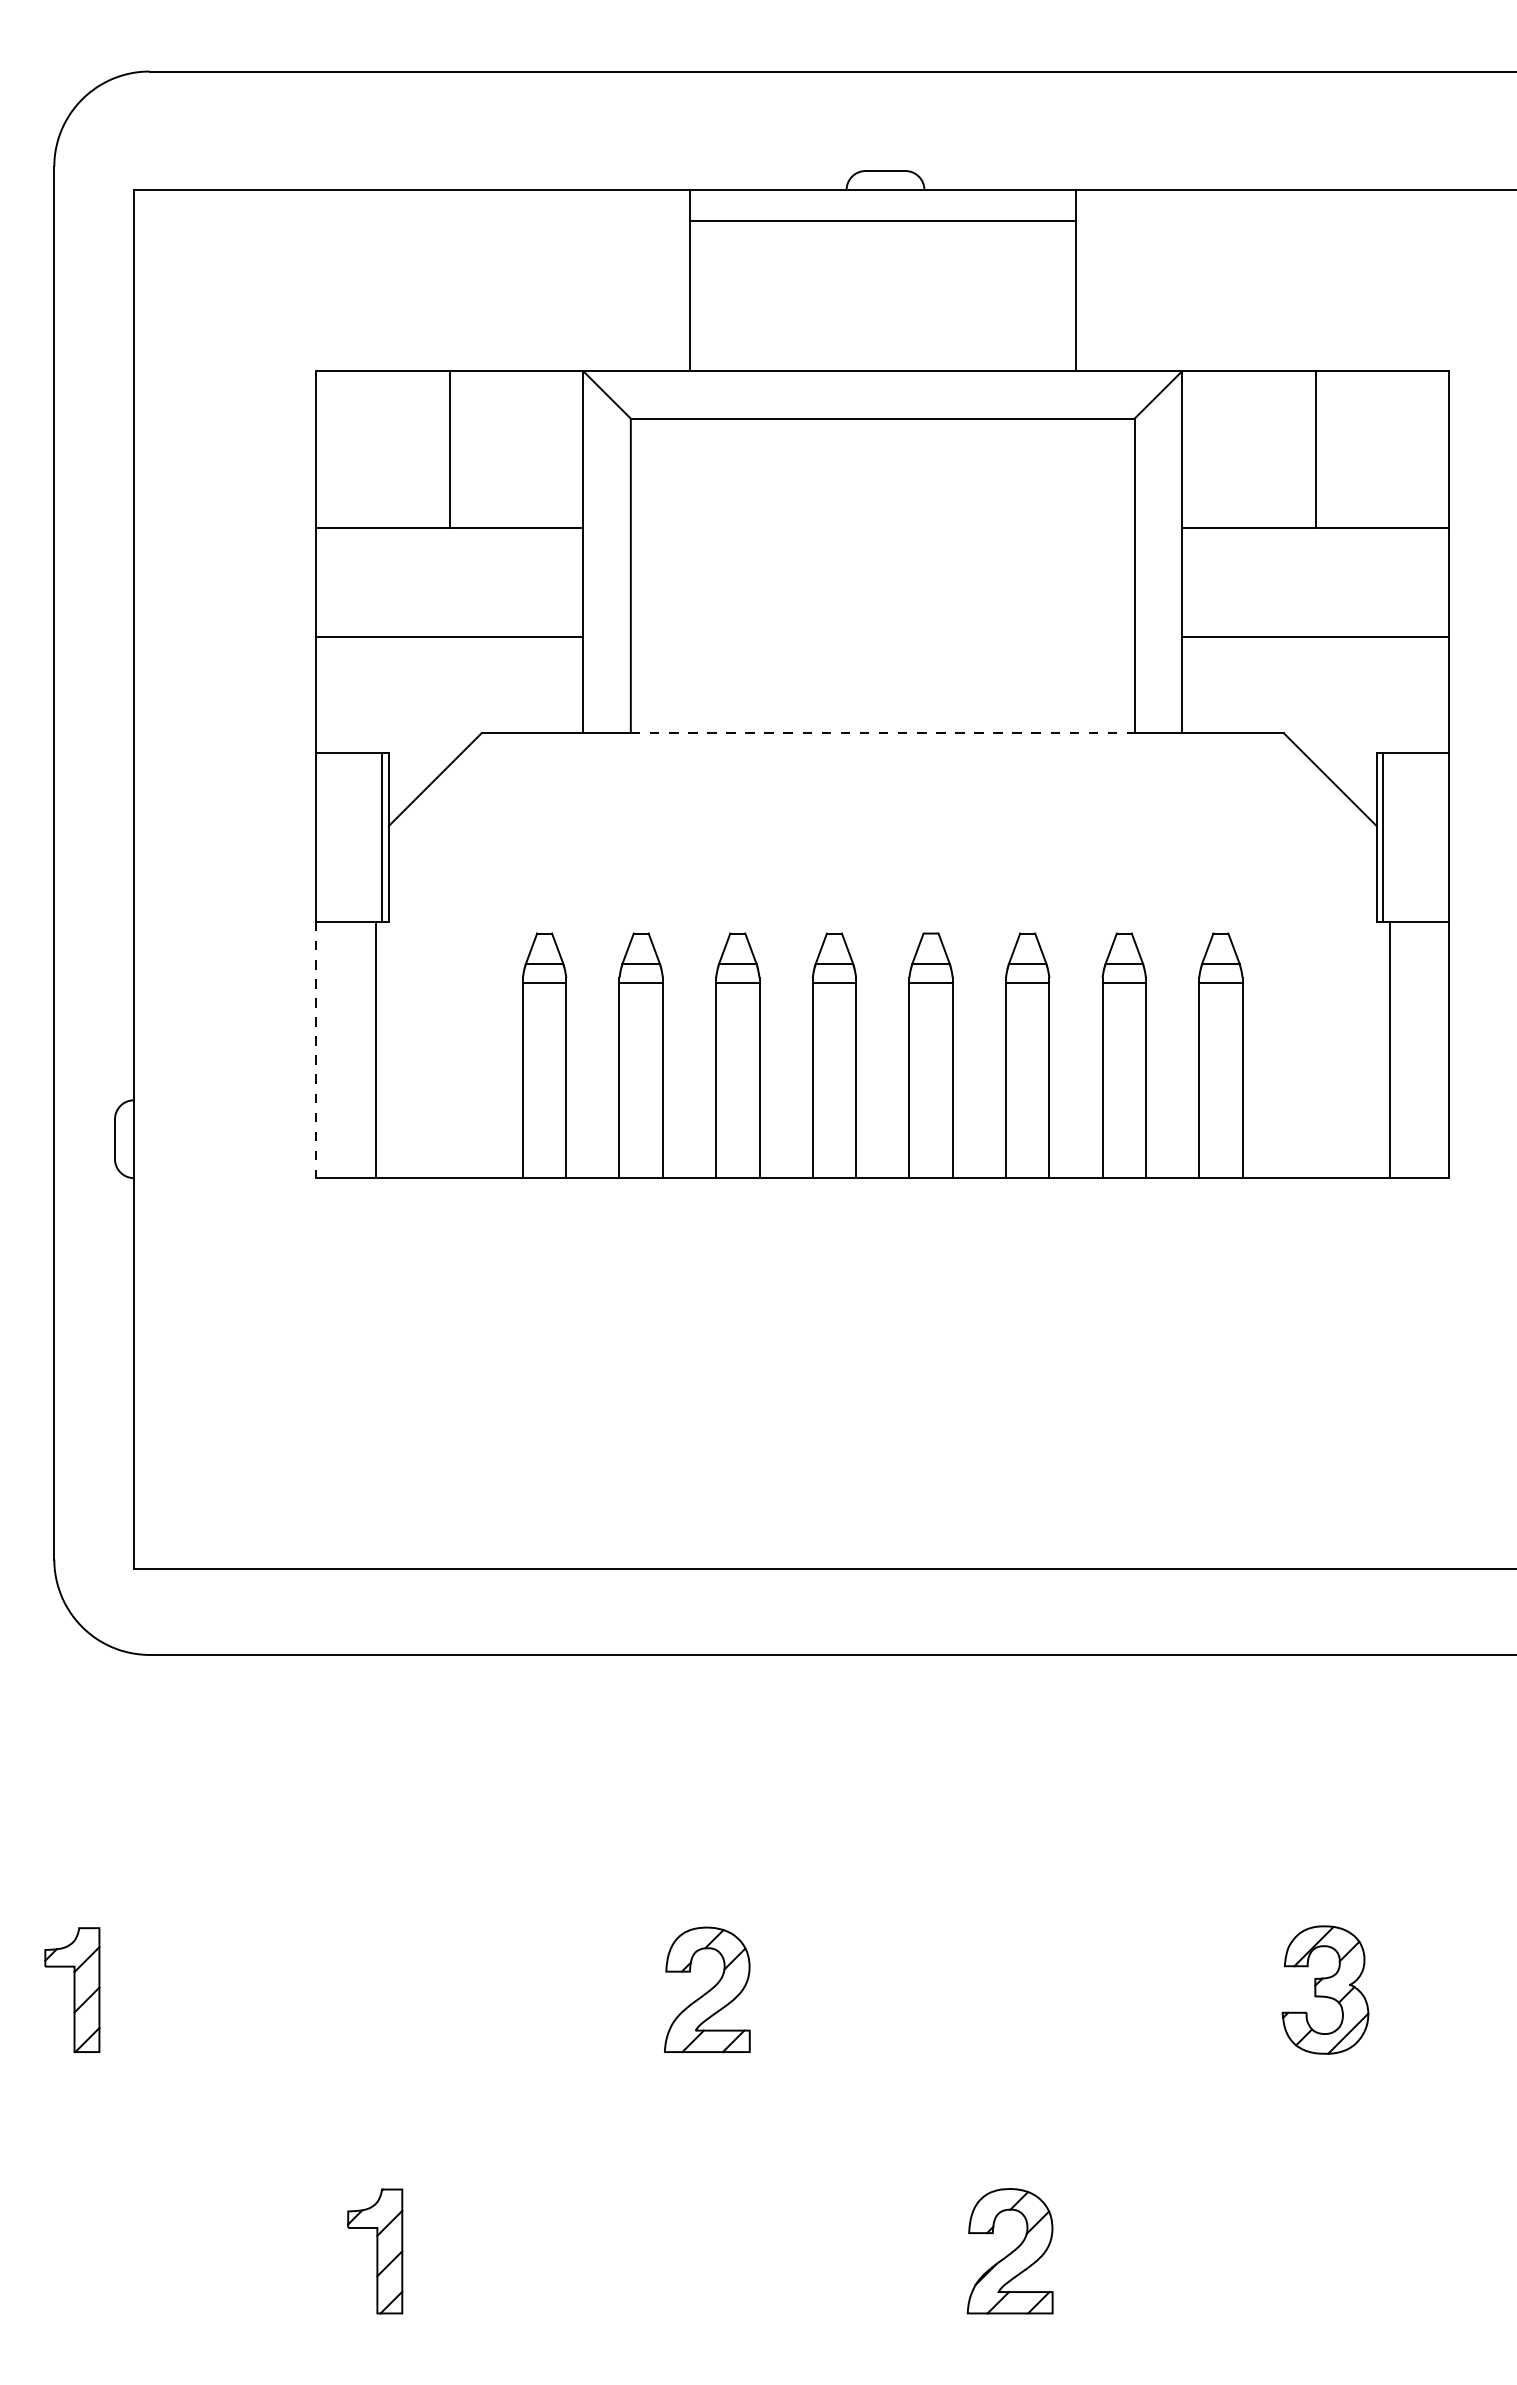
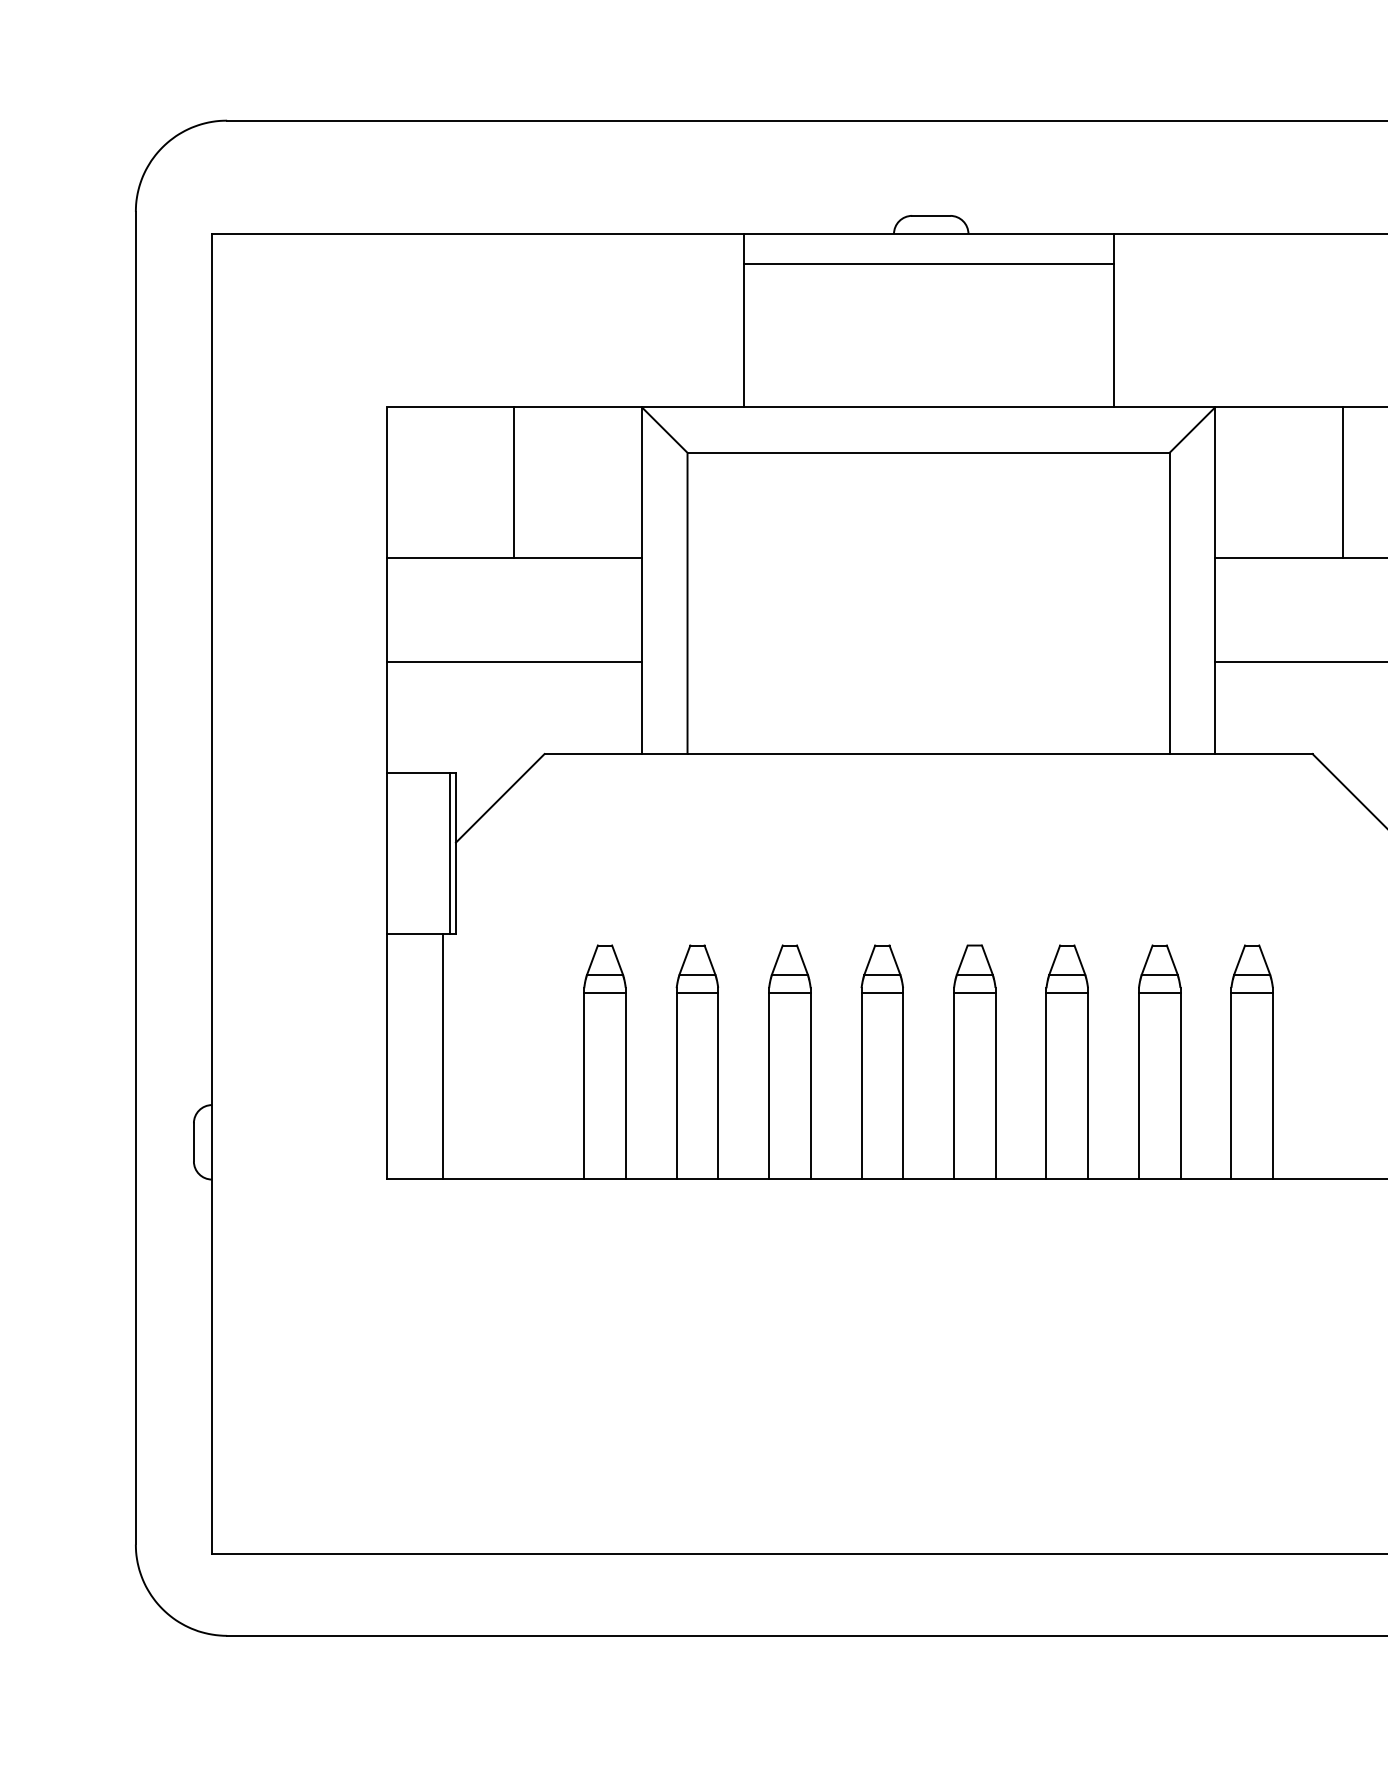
line: (882, 733) -> (928, 754), dashed -> solid
line: (316, 1050) -> (386, 1057), dashed -> solid

